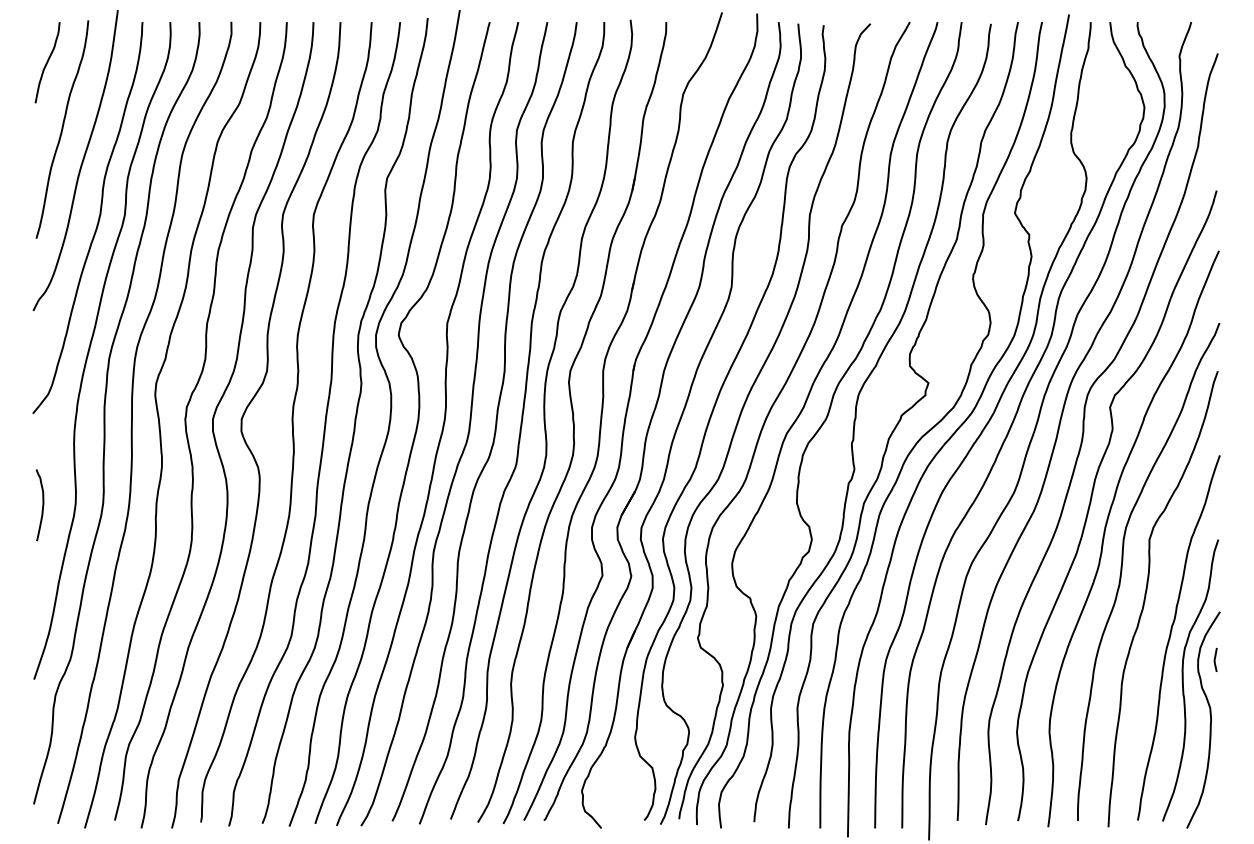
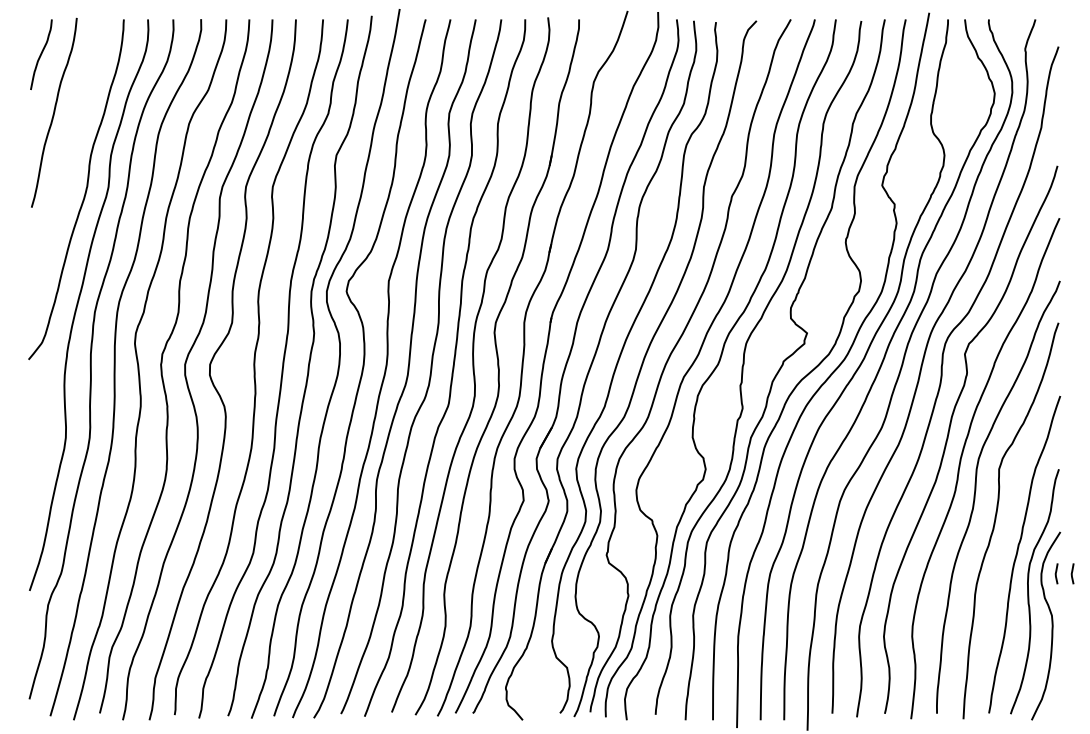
curve: (81, 162) -> (70, 141), removed
curve: (41, 505) -> (36, 439), removed
line: (1233, 659) -> (1072, 573), added

